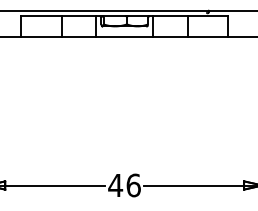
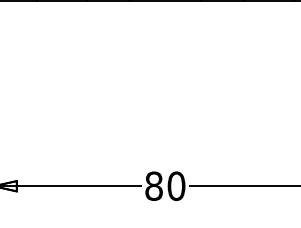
text: (124, 185) -> (165, 186), 46 -> 80

